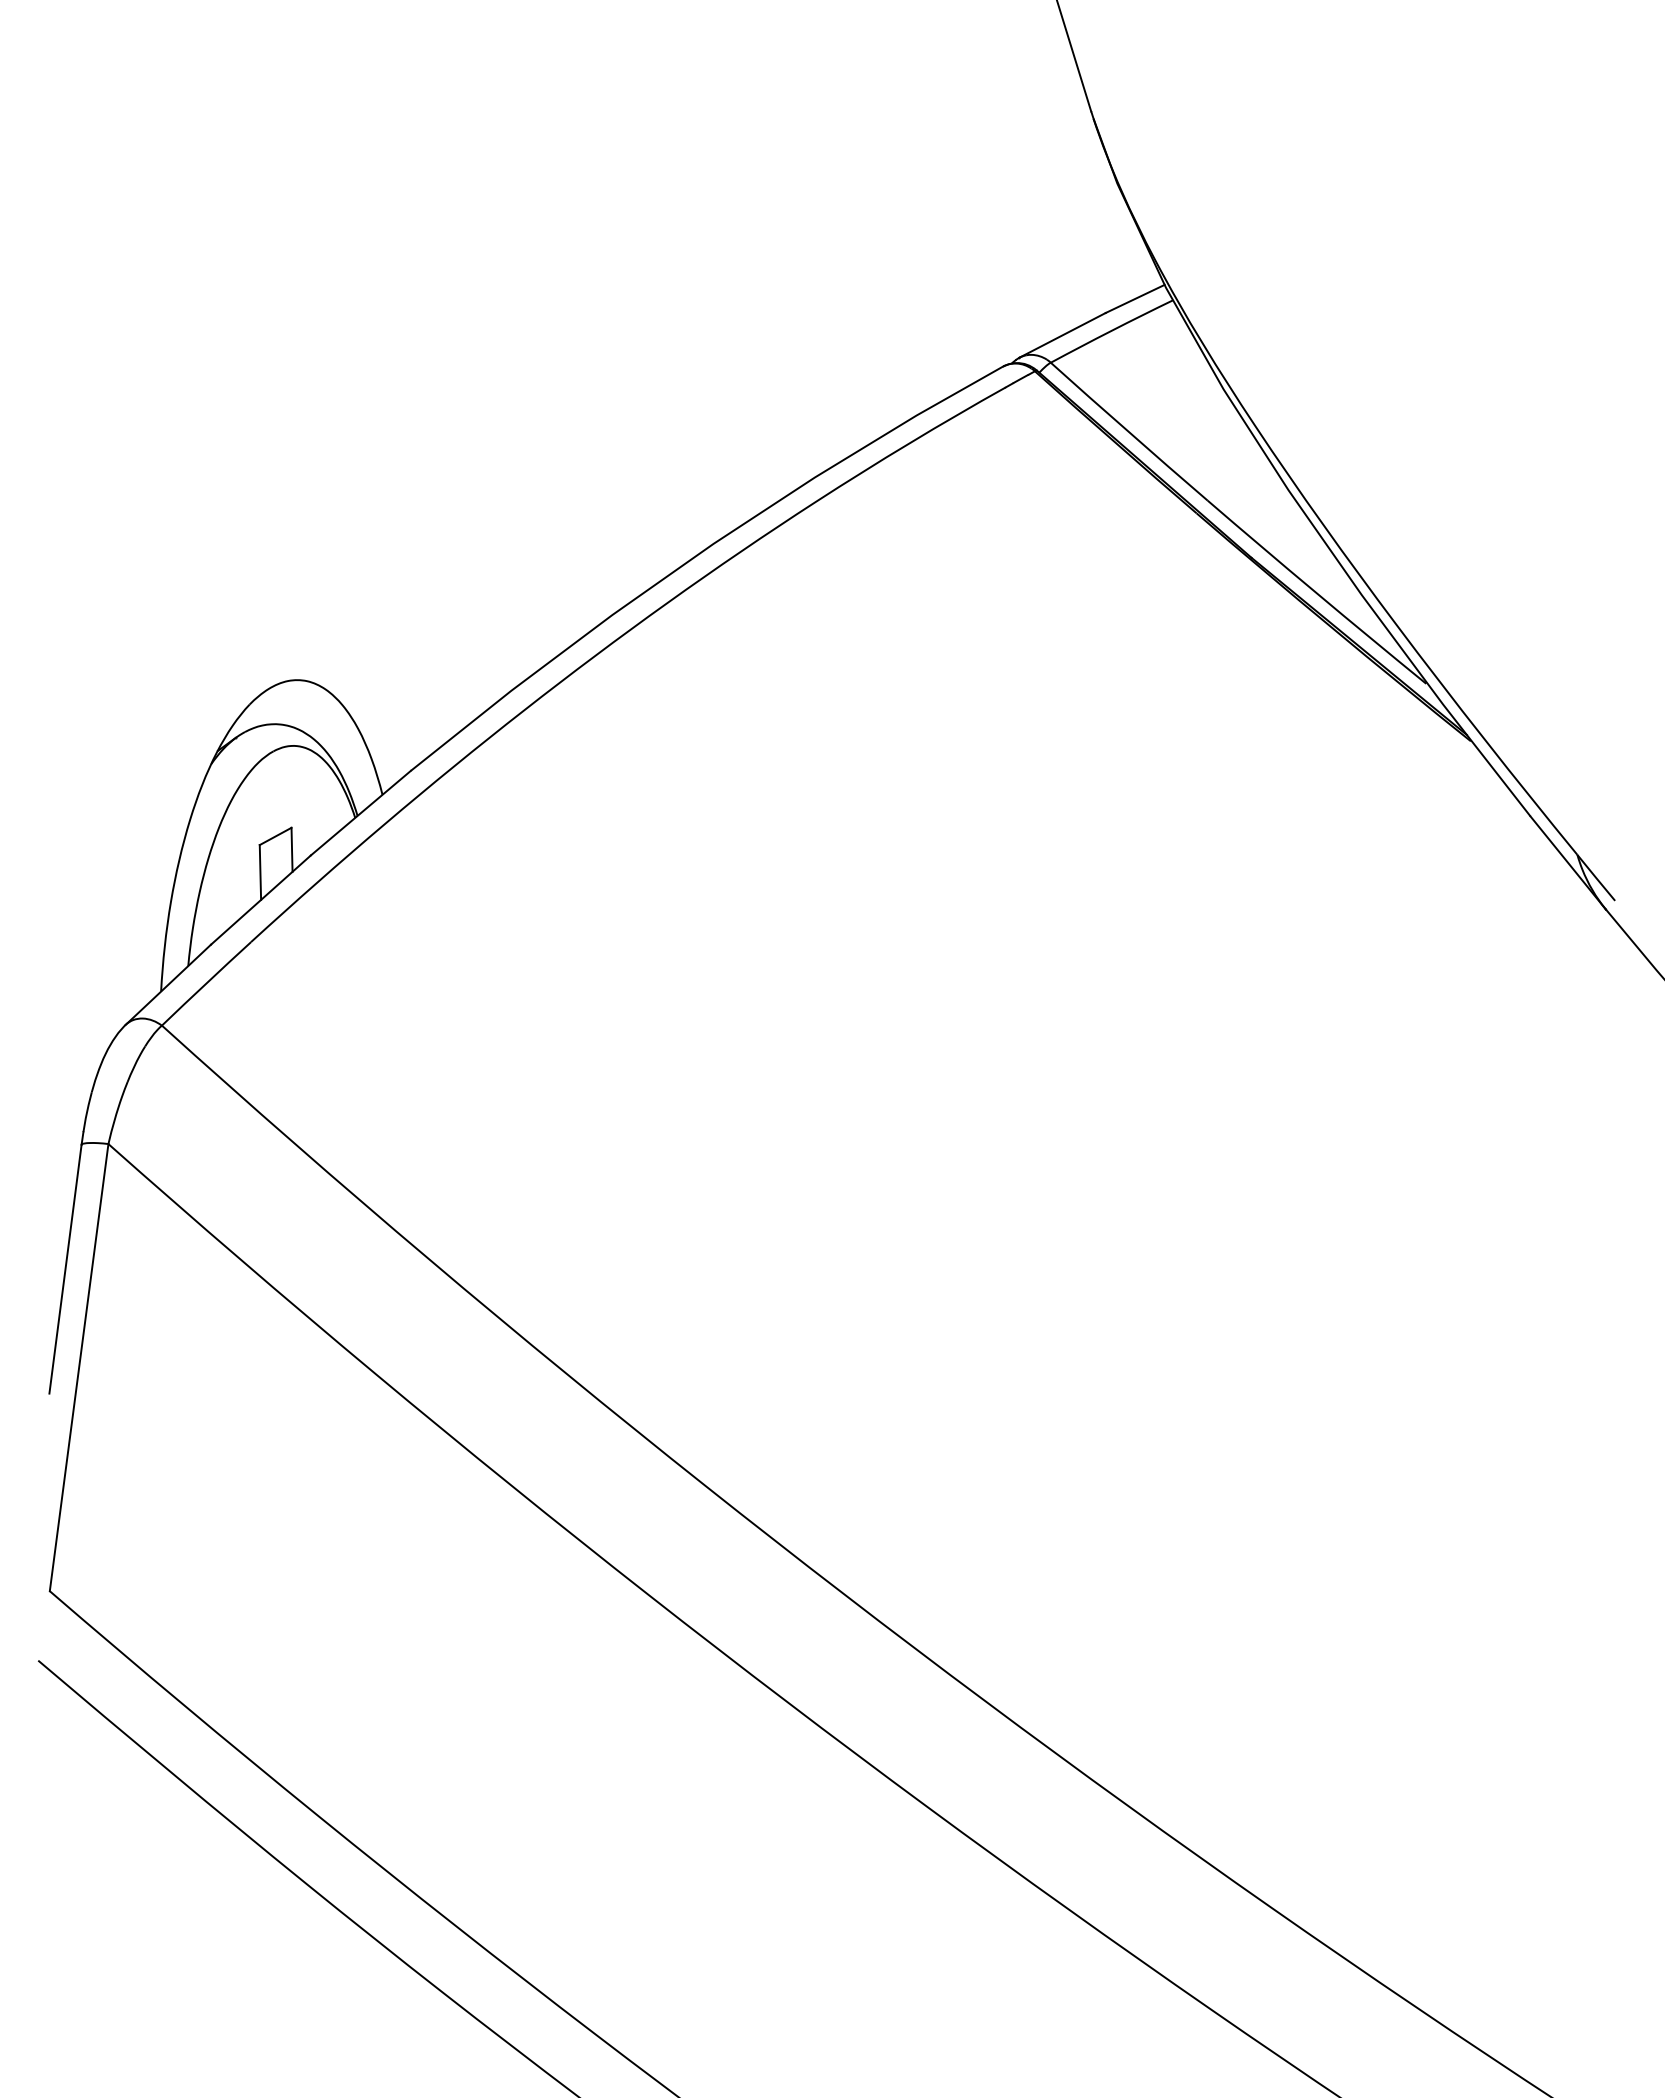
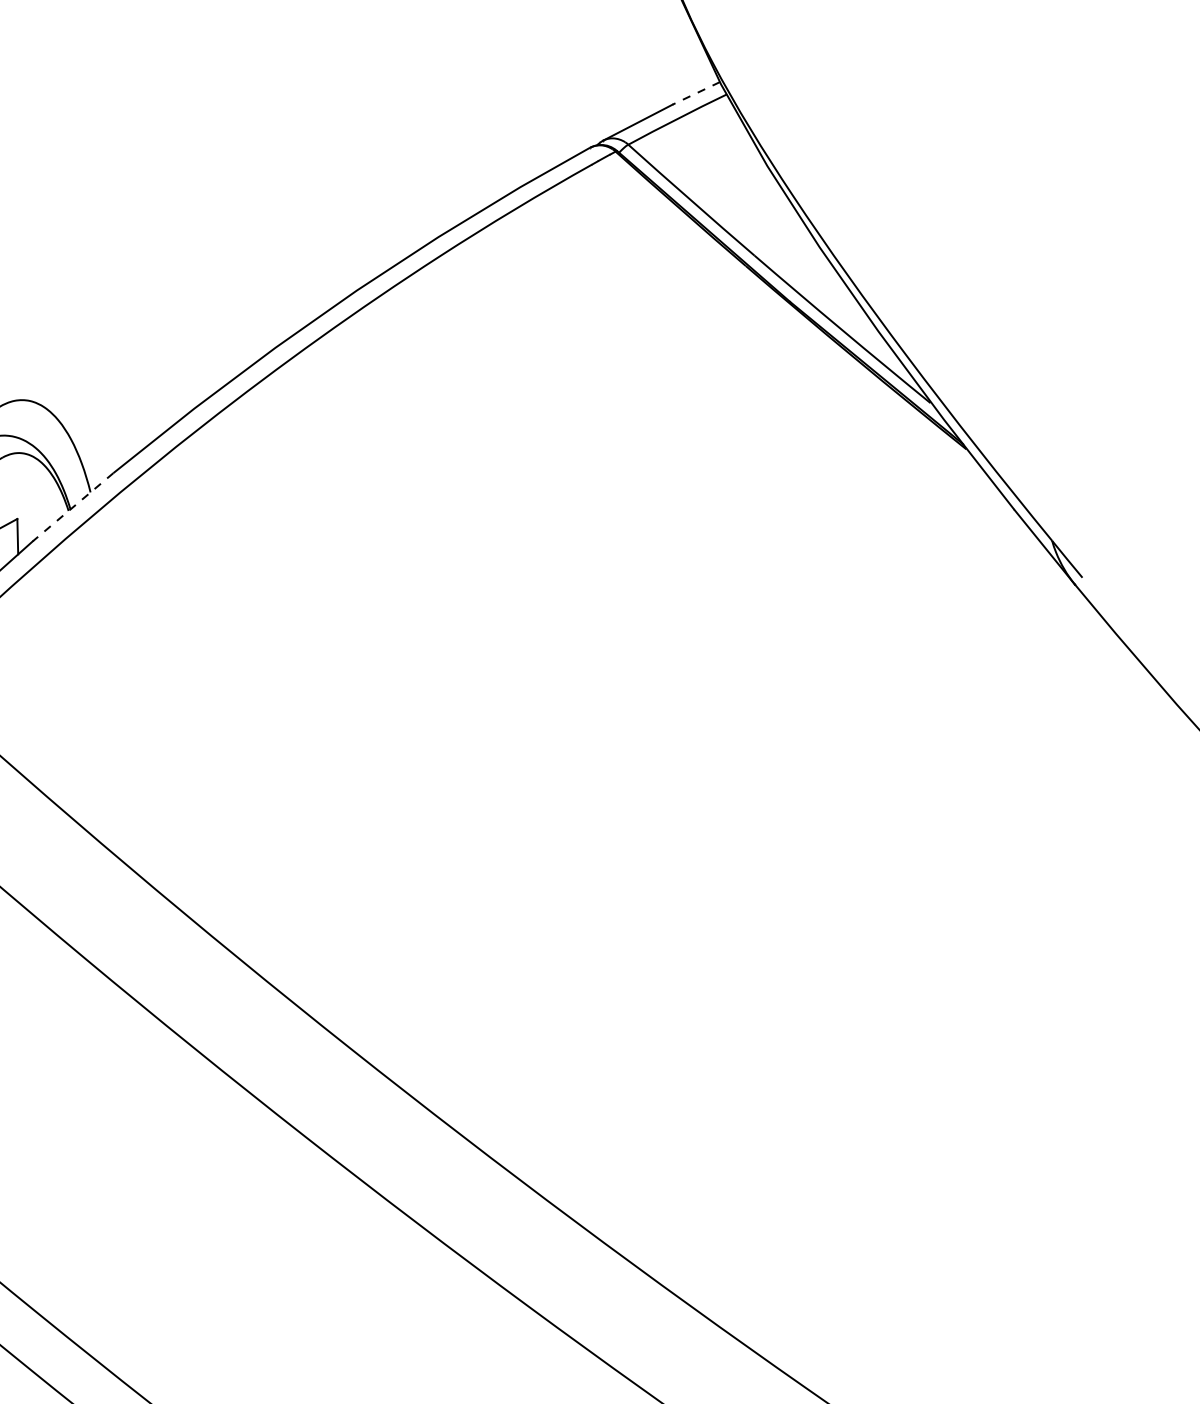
line: (1135, 298) -> (696, 93), solid -> dashed
line: (360, 813) -> (72, 507), solid -> dashed

